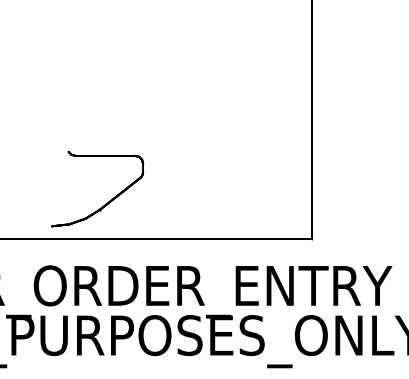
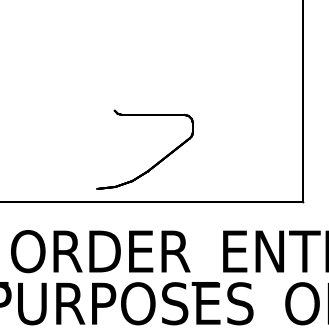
part: (109, 200) -> (157, 161), moved

